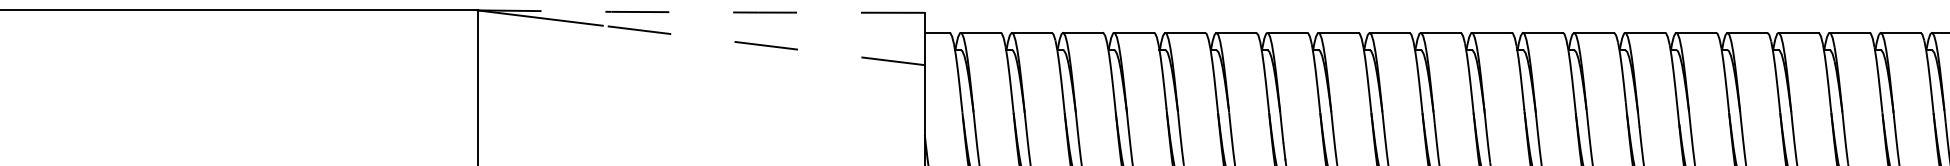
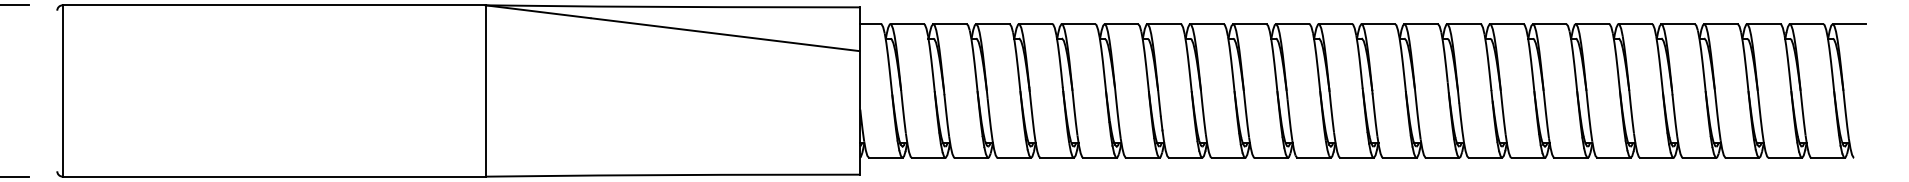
line: (700, 11) -> (672, 6), dashed -> solid
line: (763, 45) -> (725, 34), dashed -> solid

